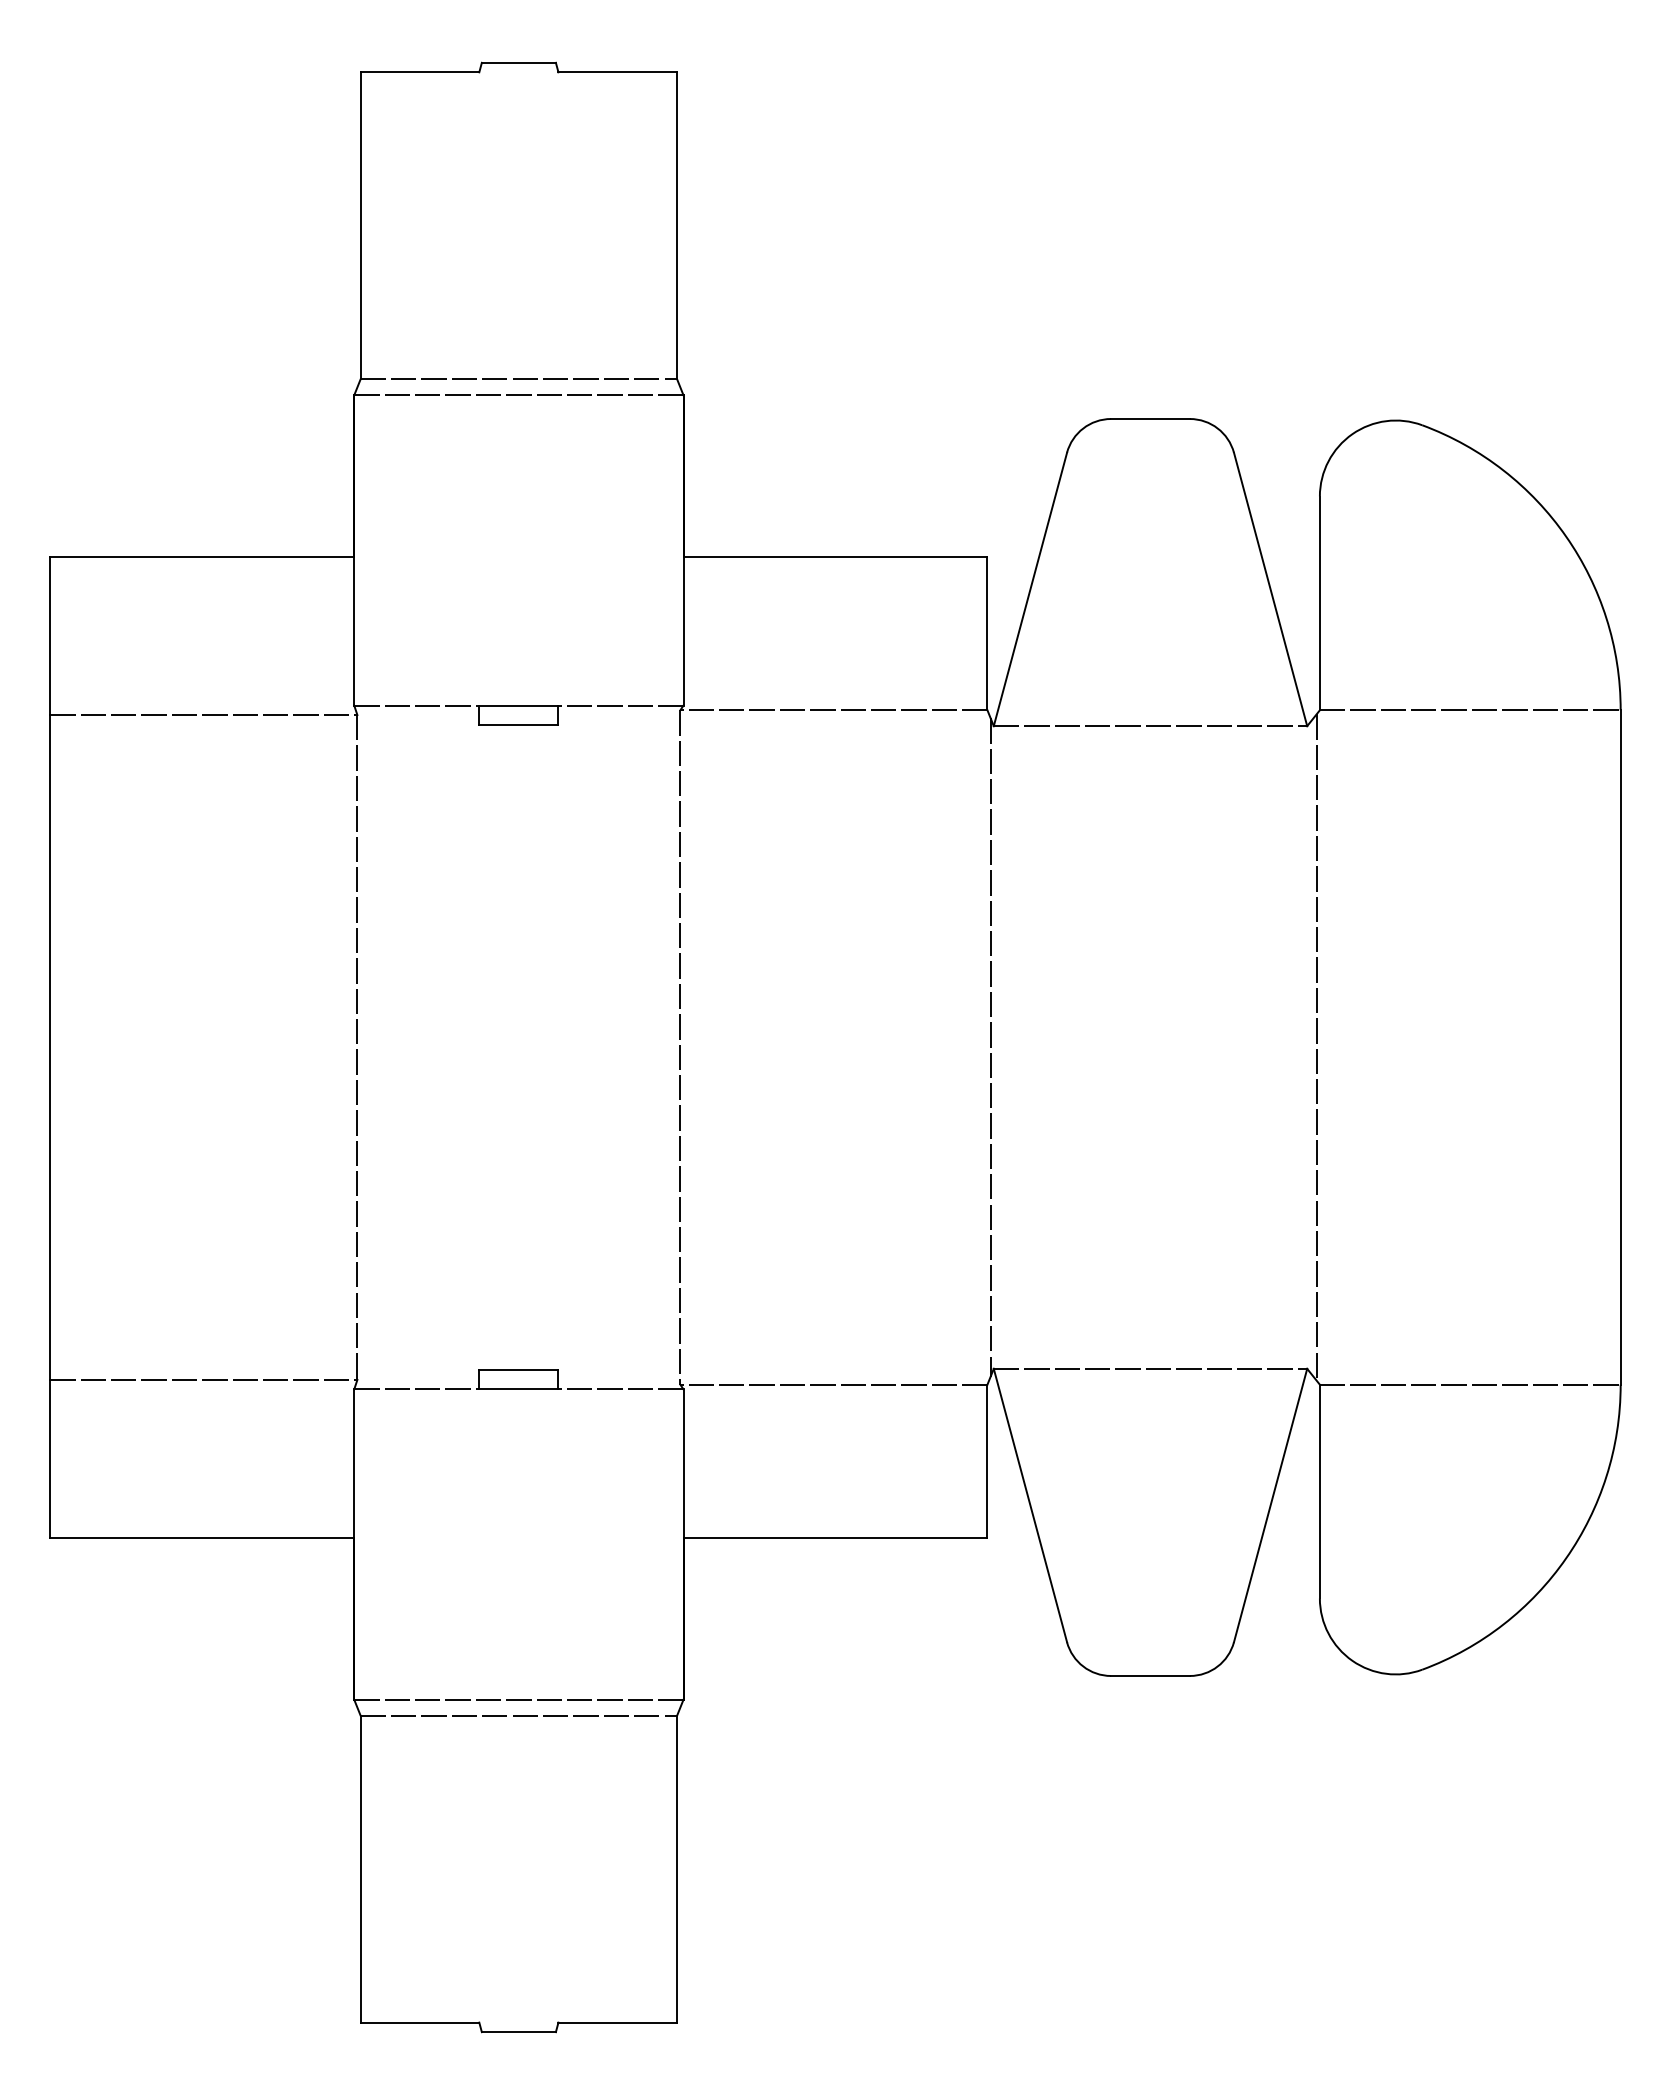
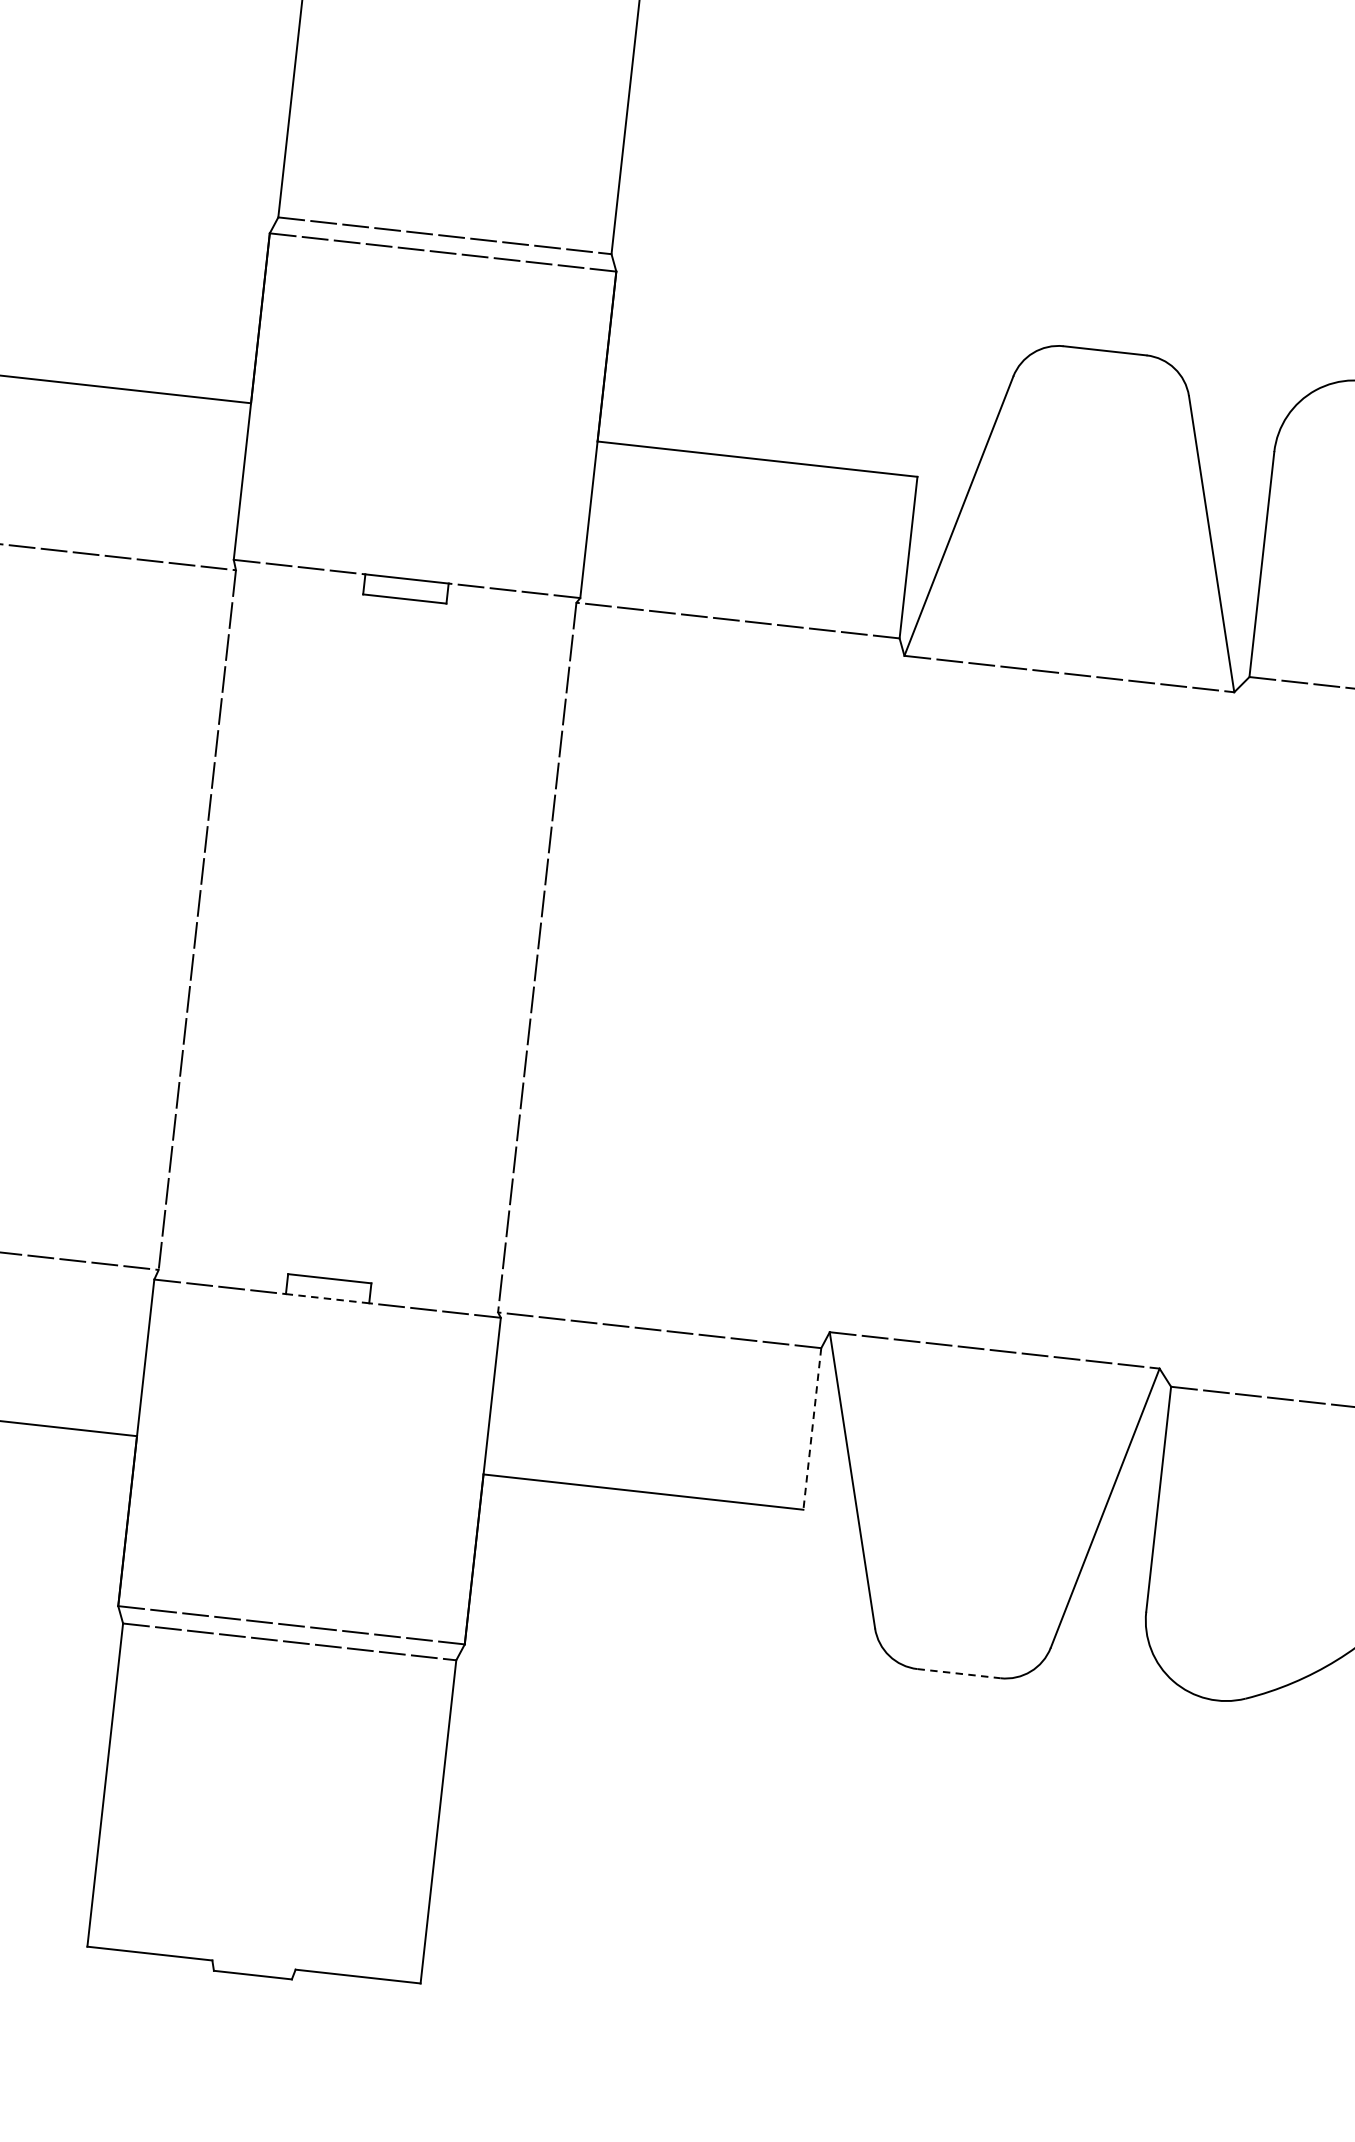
line: (990, 1047) -> (863, 993), removed
line: (1316, 1047) -> (1206, 1031), removed
line: (518, 1389) -> (327, 1298), solid -> dashed
line: (987, 1461) -> (812, 1429), solid -> dashed
line: (1151, 1675) -> (960, 1673), solid -> dashed

